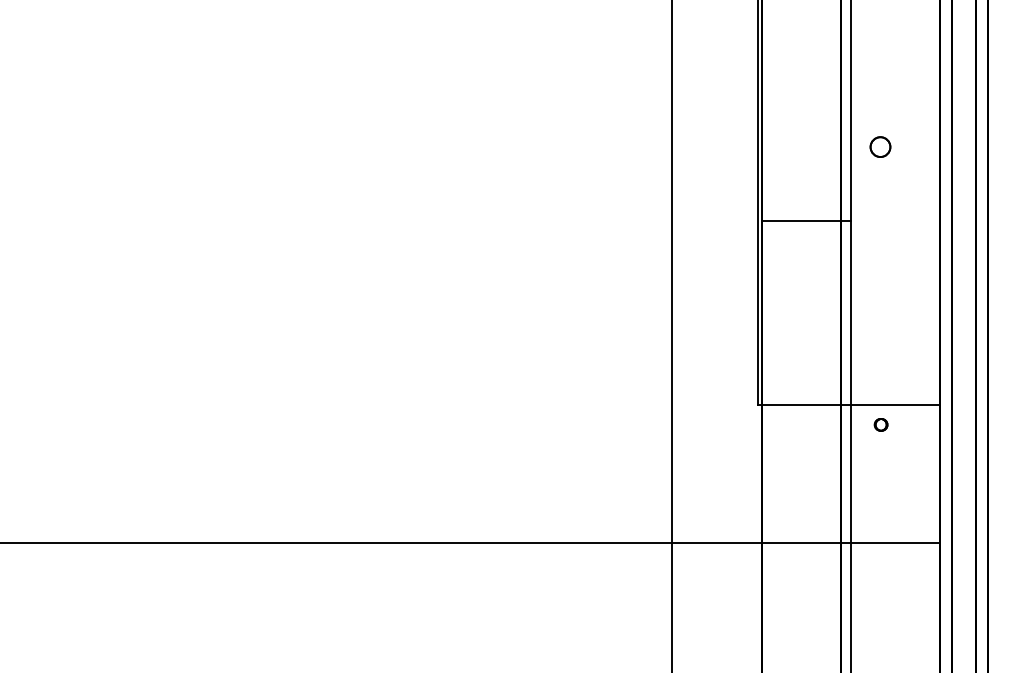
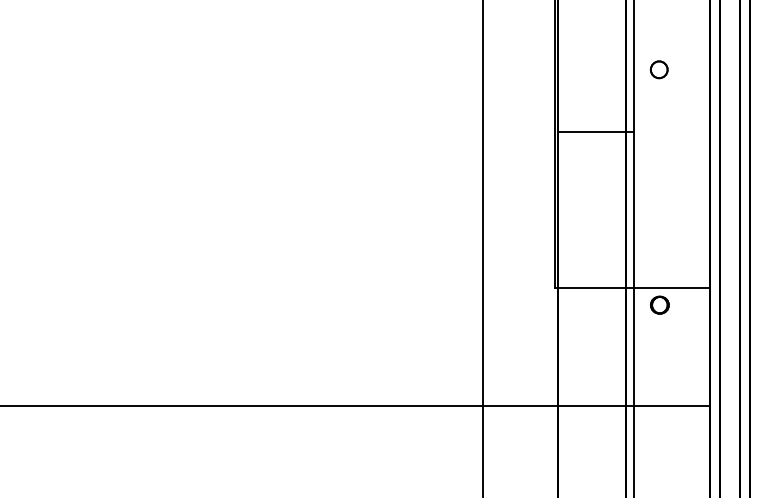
part: (880, 424) -> (659, 304), size x1.67

